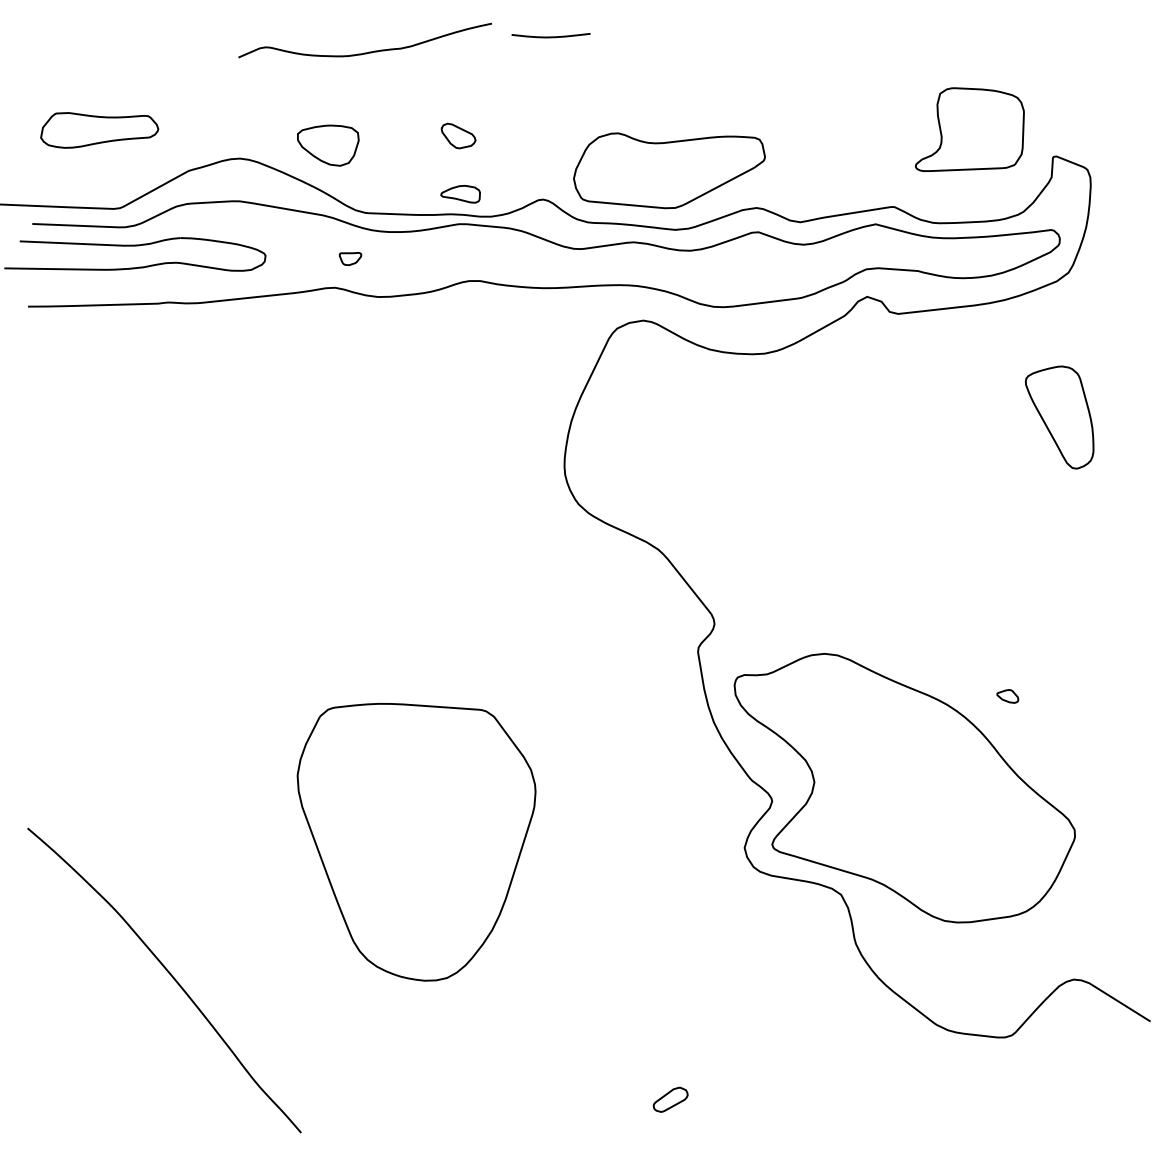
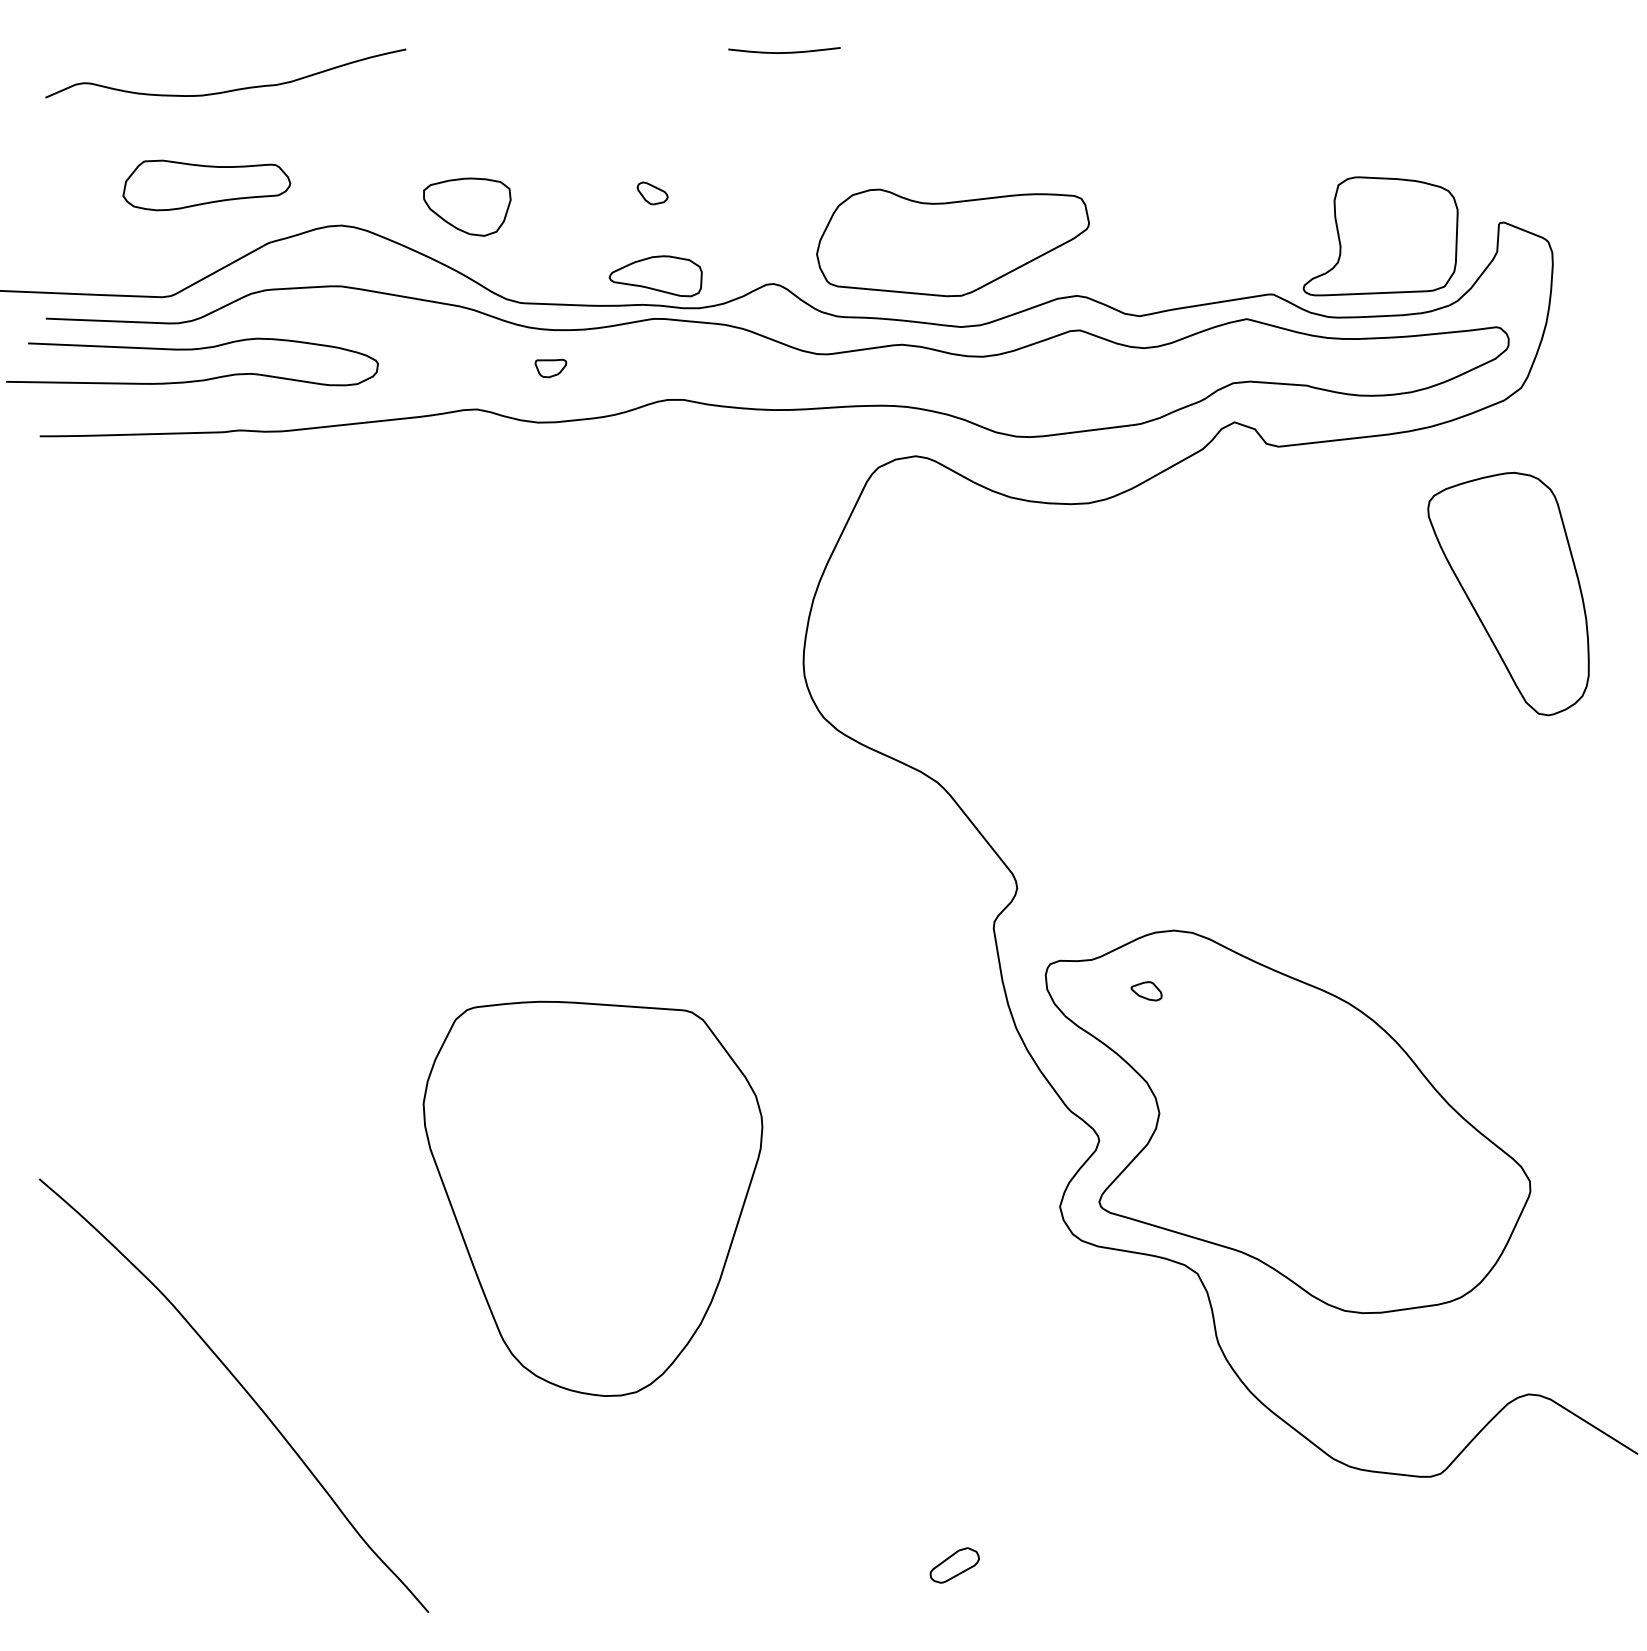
curve: (365, 52) -> (226, 90), moved
part: (969, 129) -> (1380, 236), moved
part: (99, 130) -> (206, 185), moved
part: (458, 136) -> (652, 193), size x0.62
part: (460, 194) -> (655, 276), size x1.67
part: (350, 259) -> (550, 368), moved
part: (1059, 417) -> (1508, 594), size x1.67
part: (1007, 696) -> (1146, 991), moved

